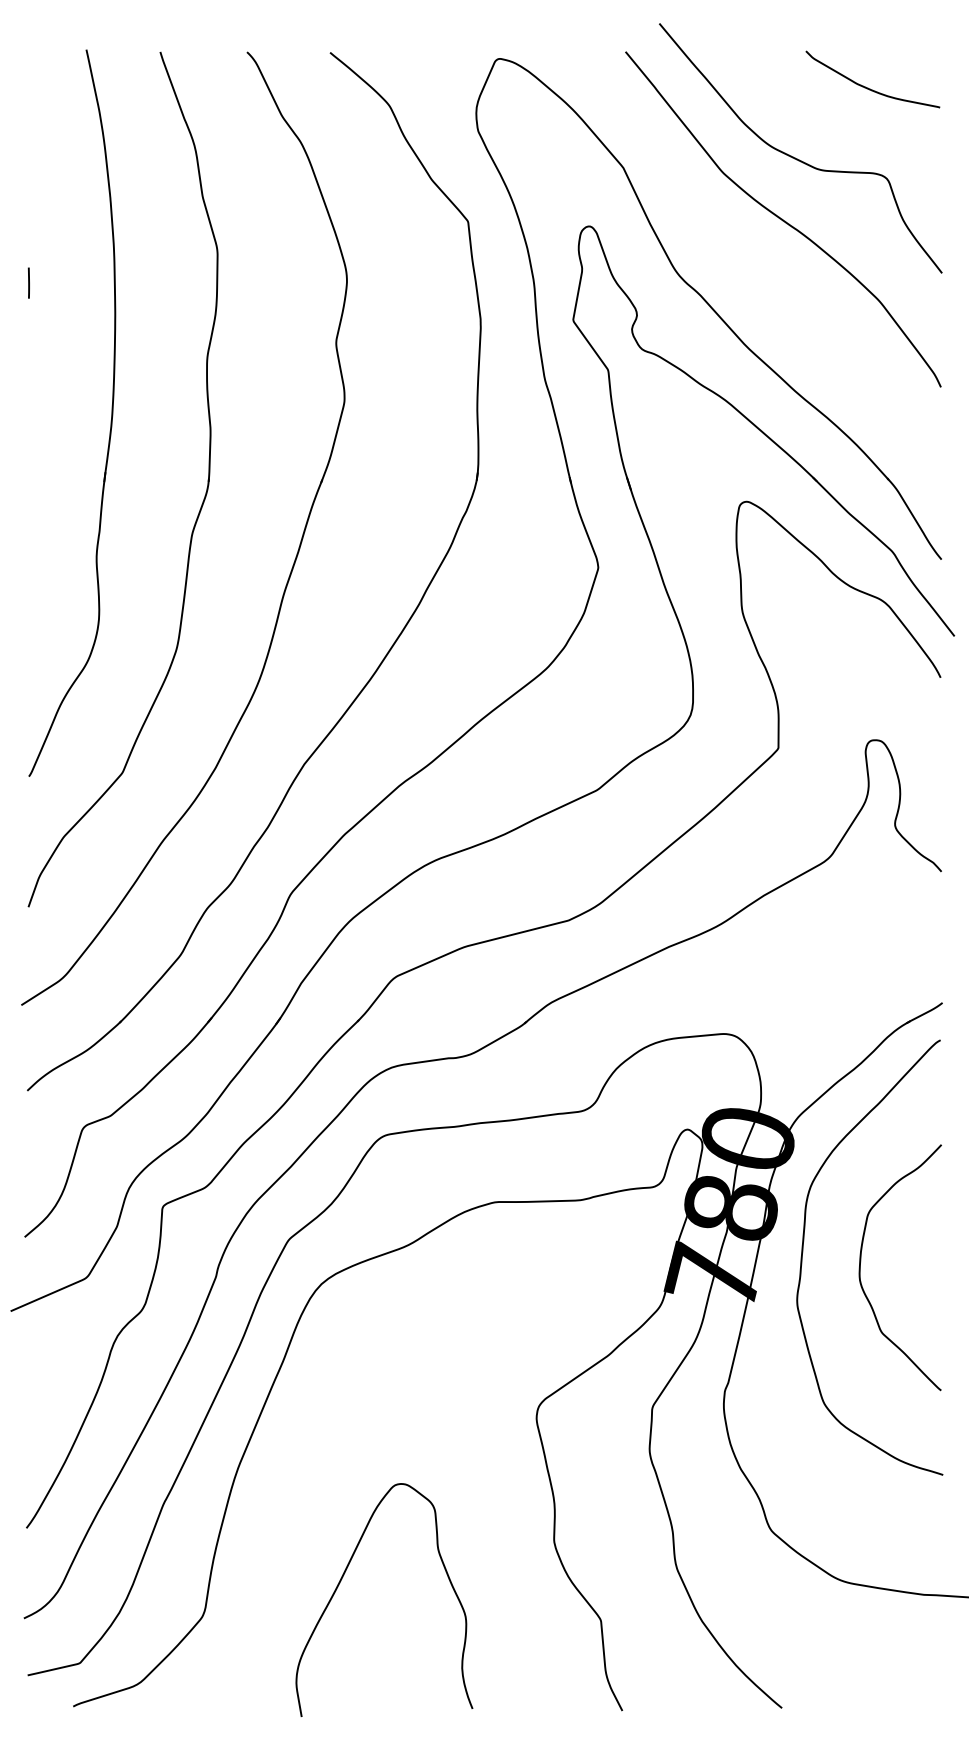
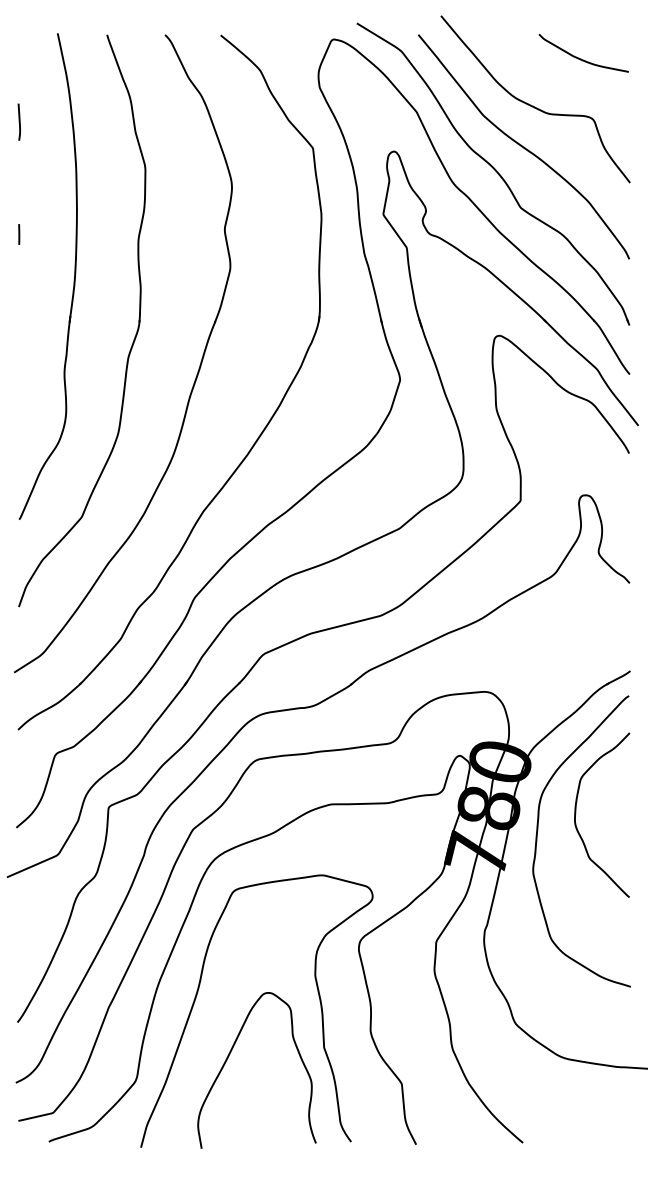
line: (27, 181) -> (18, 121), added
part: (737, 259) -> (493, 173), added
line: (29, 283) -> (19, 234), moved
curve: (861, 1265) -> (576, 813), moved
curve: (296, 1483) -> (198, 992), added

